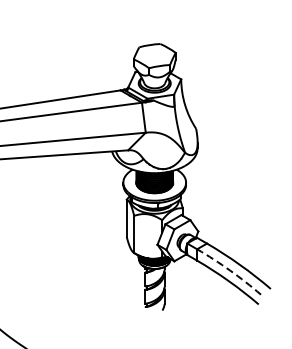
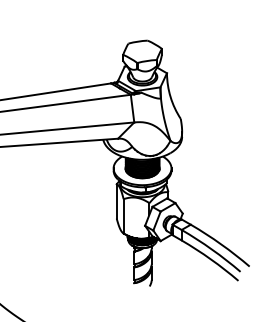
arc: (230, 270) -> (212, 249), dashed -> solid

